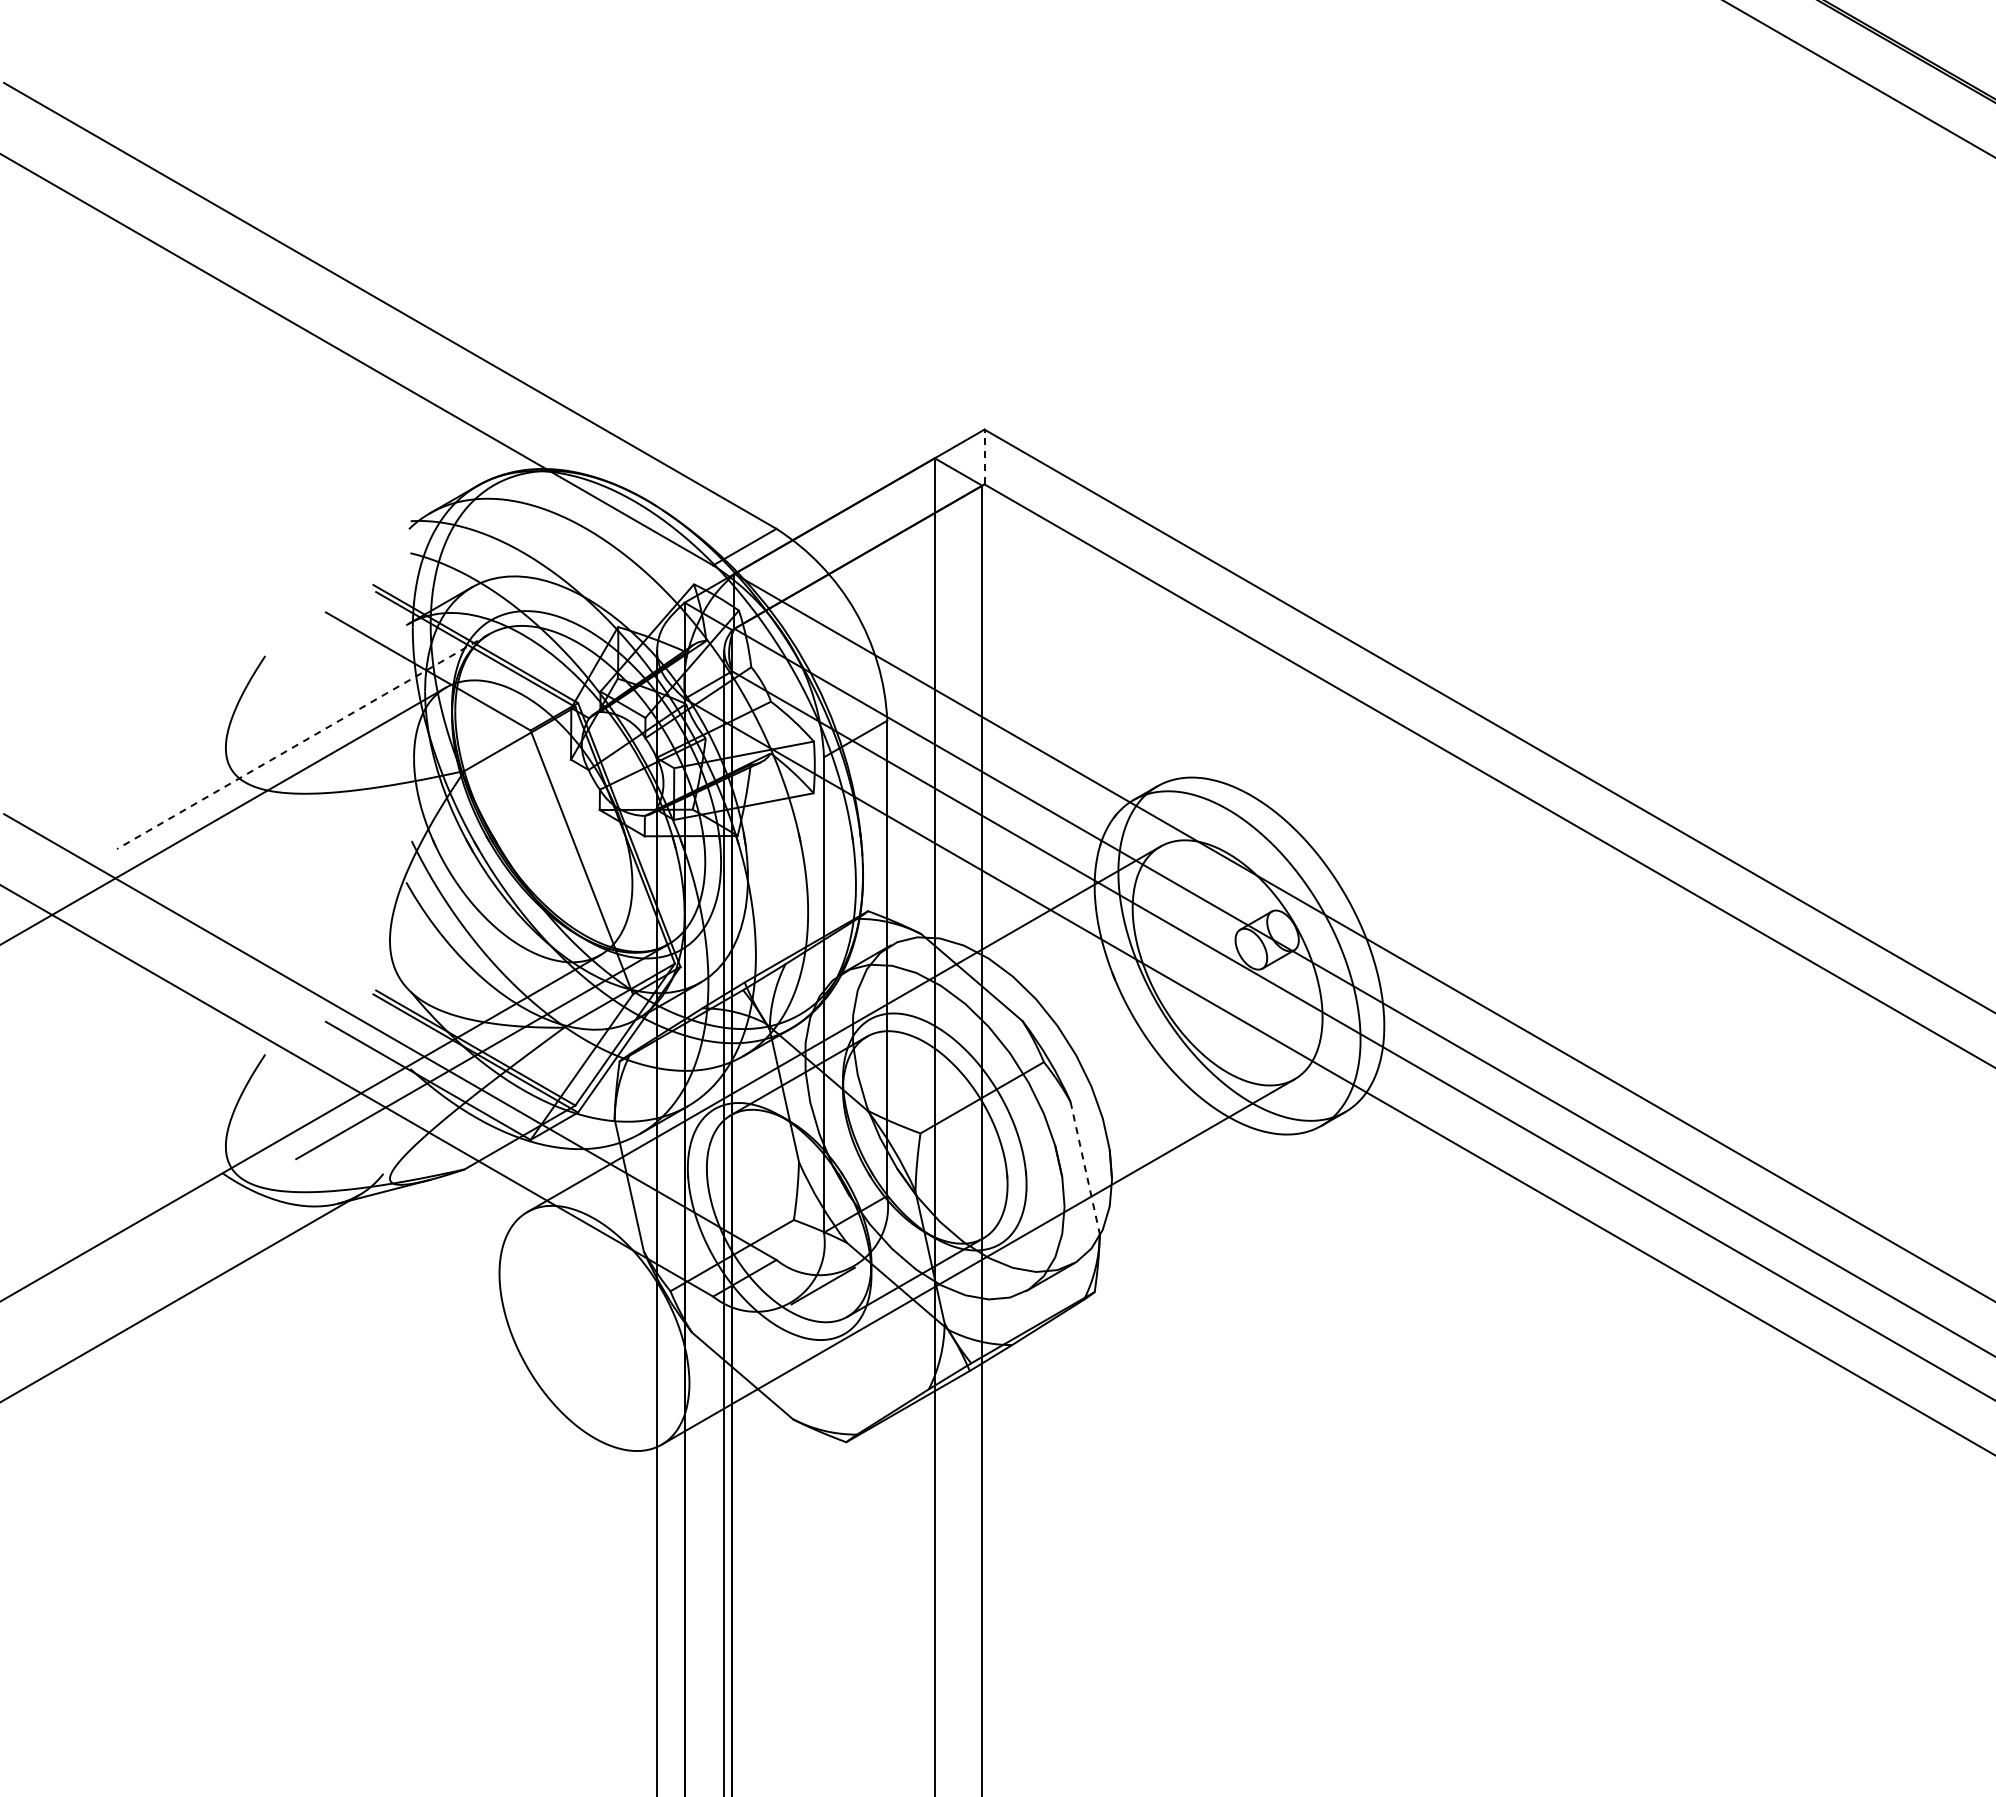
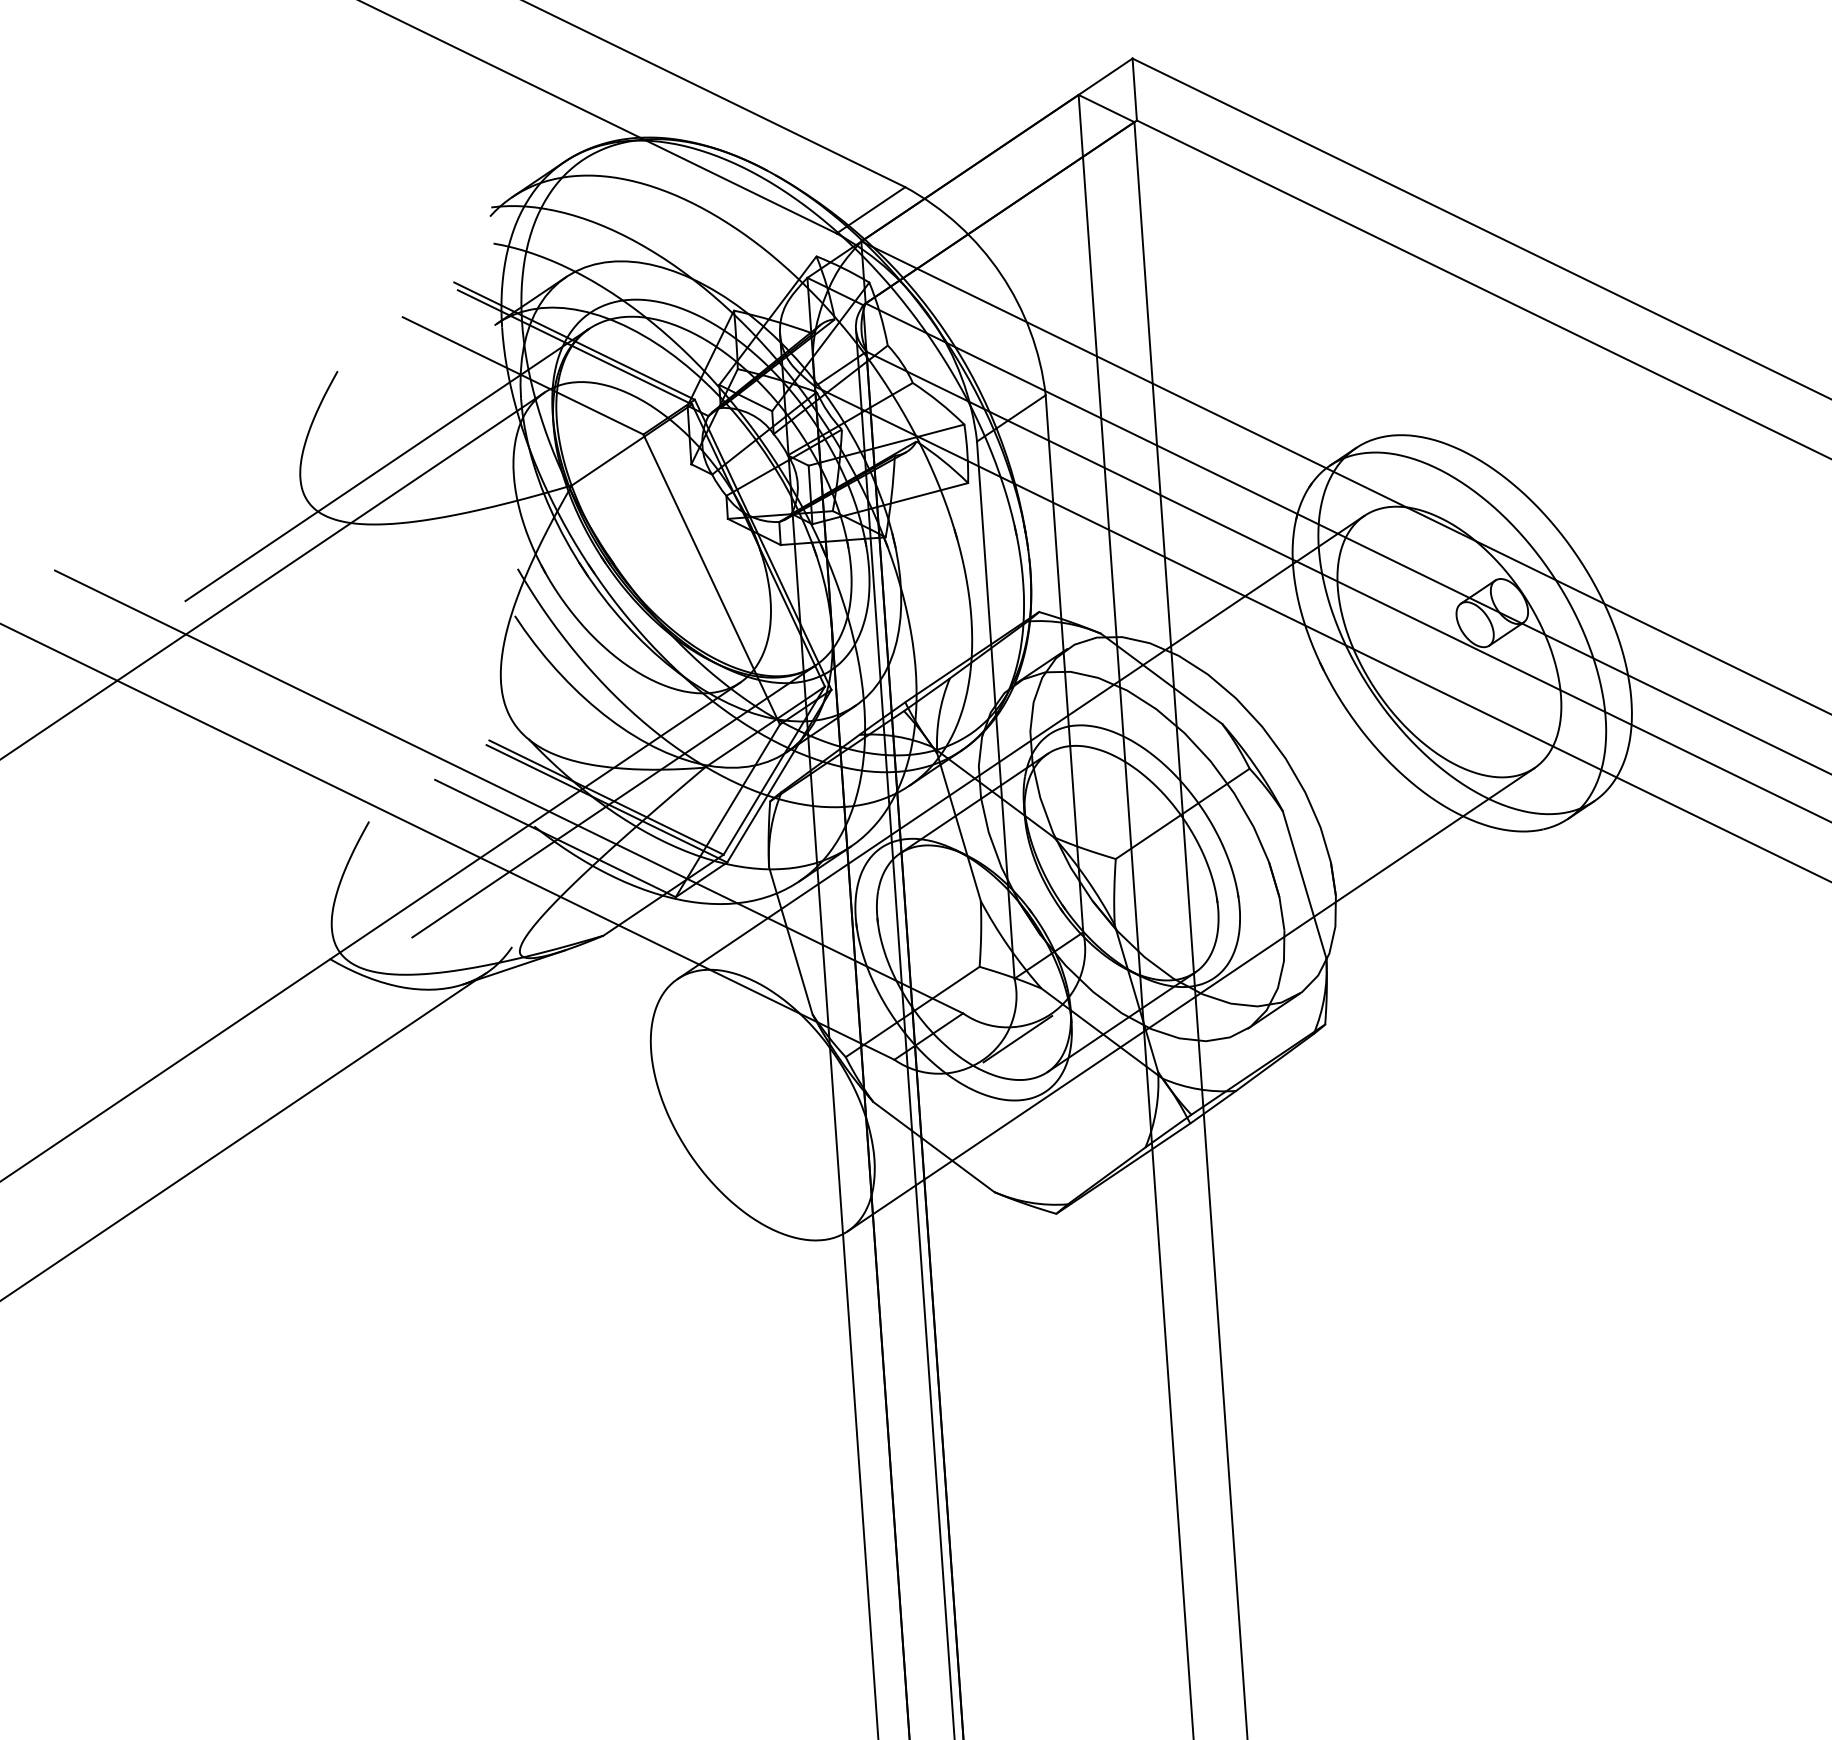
line: (984, 456) -> (1134, 88), dashed -> solid
line: (303, 741) -> (387, 464), dashed -> solid
line: (1085, 1167) -> (1304, 884), dashed -> solid

